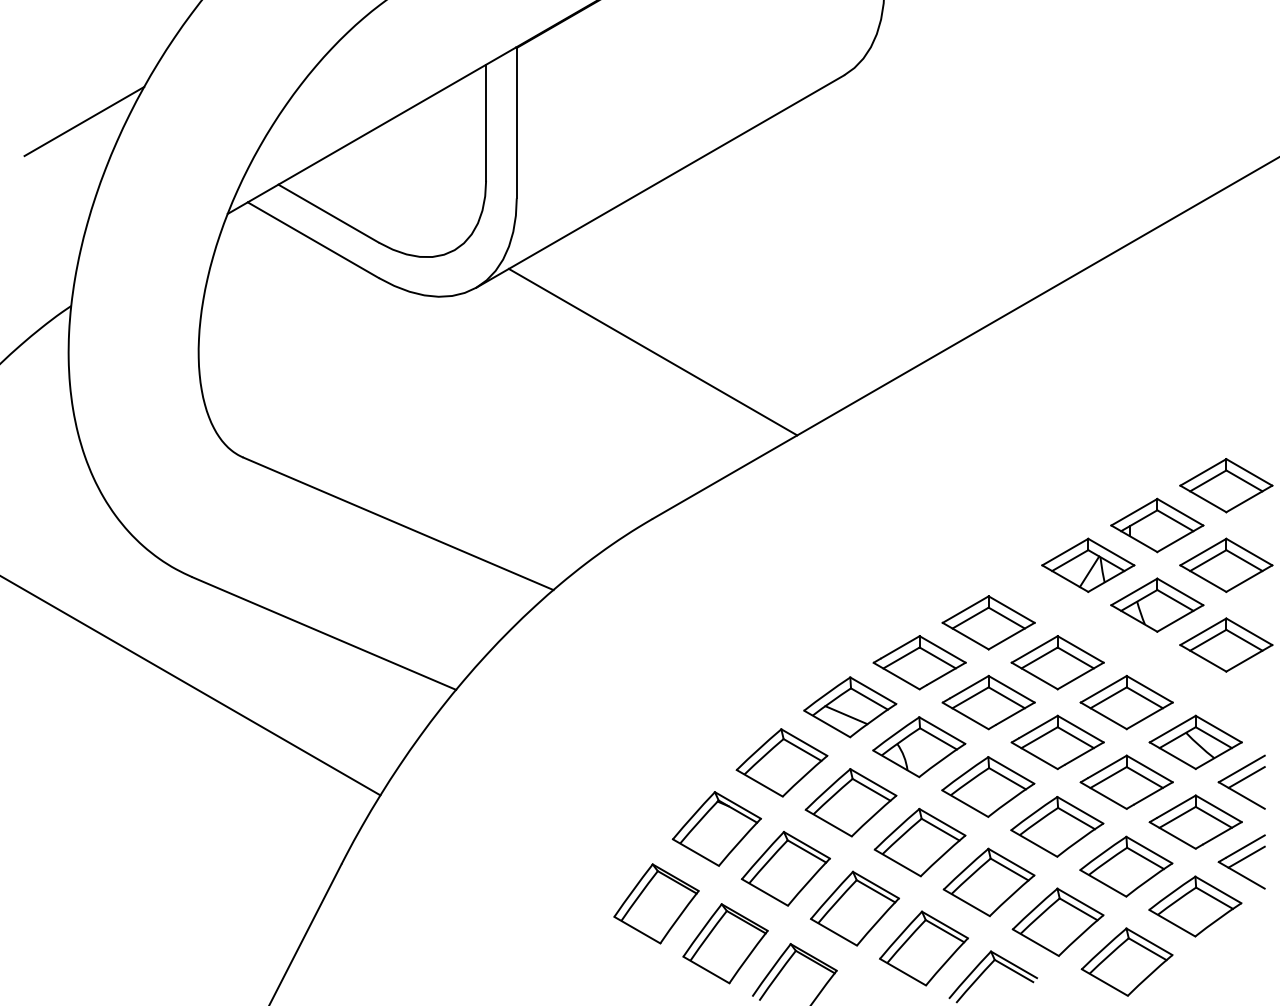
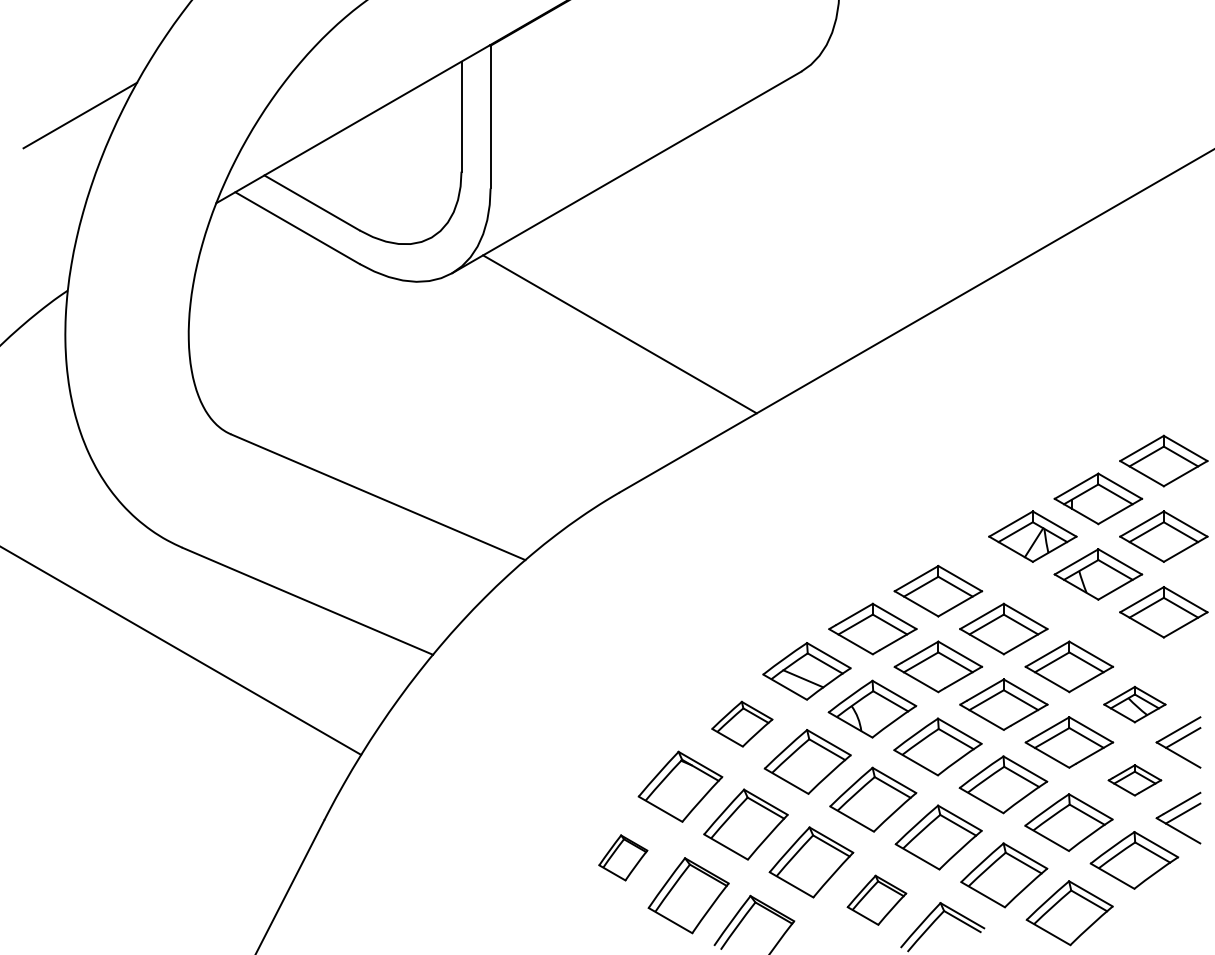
part: (1195, 742) -> (1134, 704), size x0.7
part: (782, 763) -> (742, 724), size x0.7
part: (1195, 822) -> (1134, 780), size x0.6
part: (656, 903) -> (623, 857), size x0.6
part: (923, 948) -> (876, 900), size x0.7

